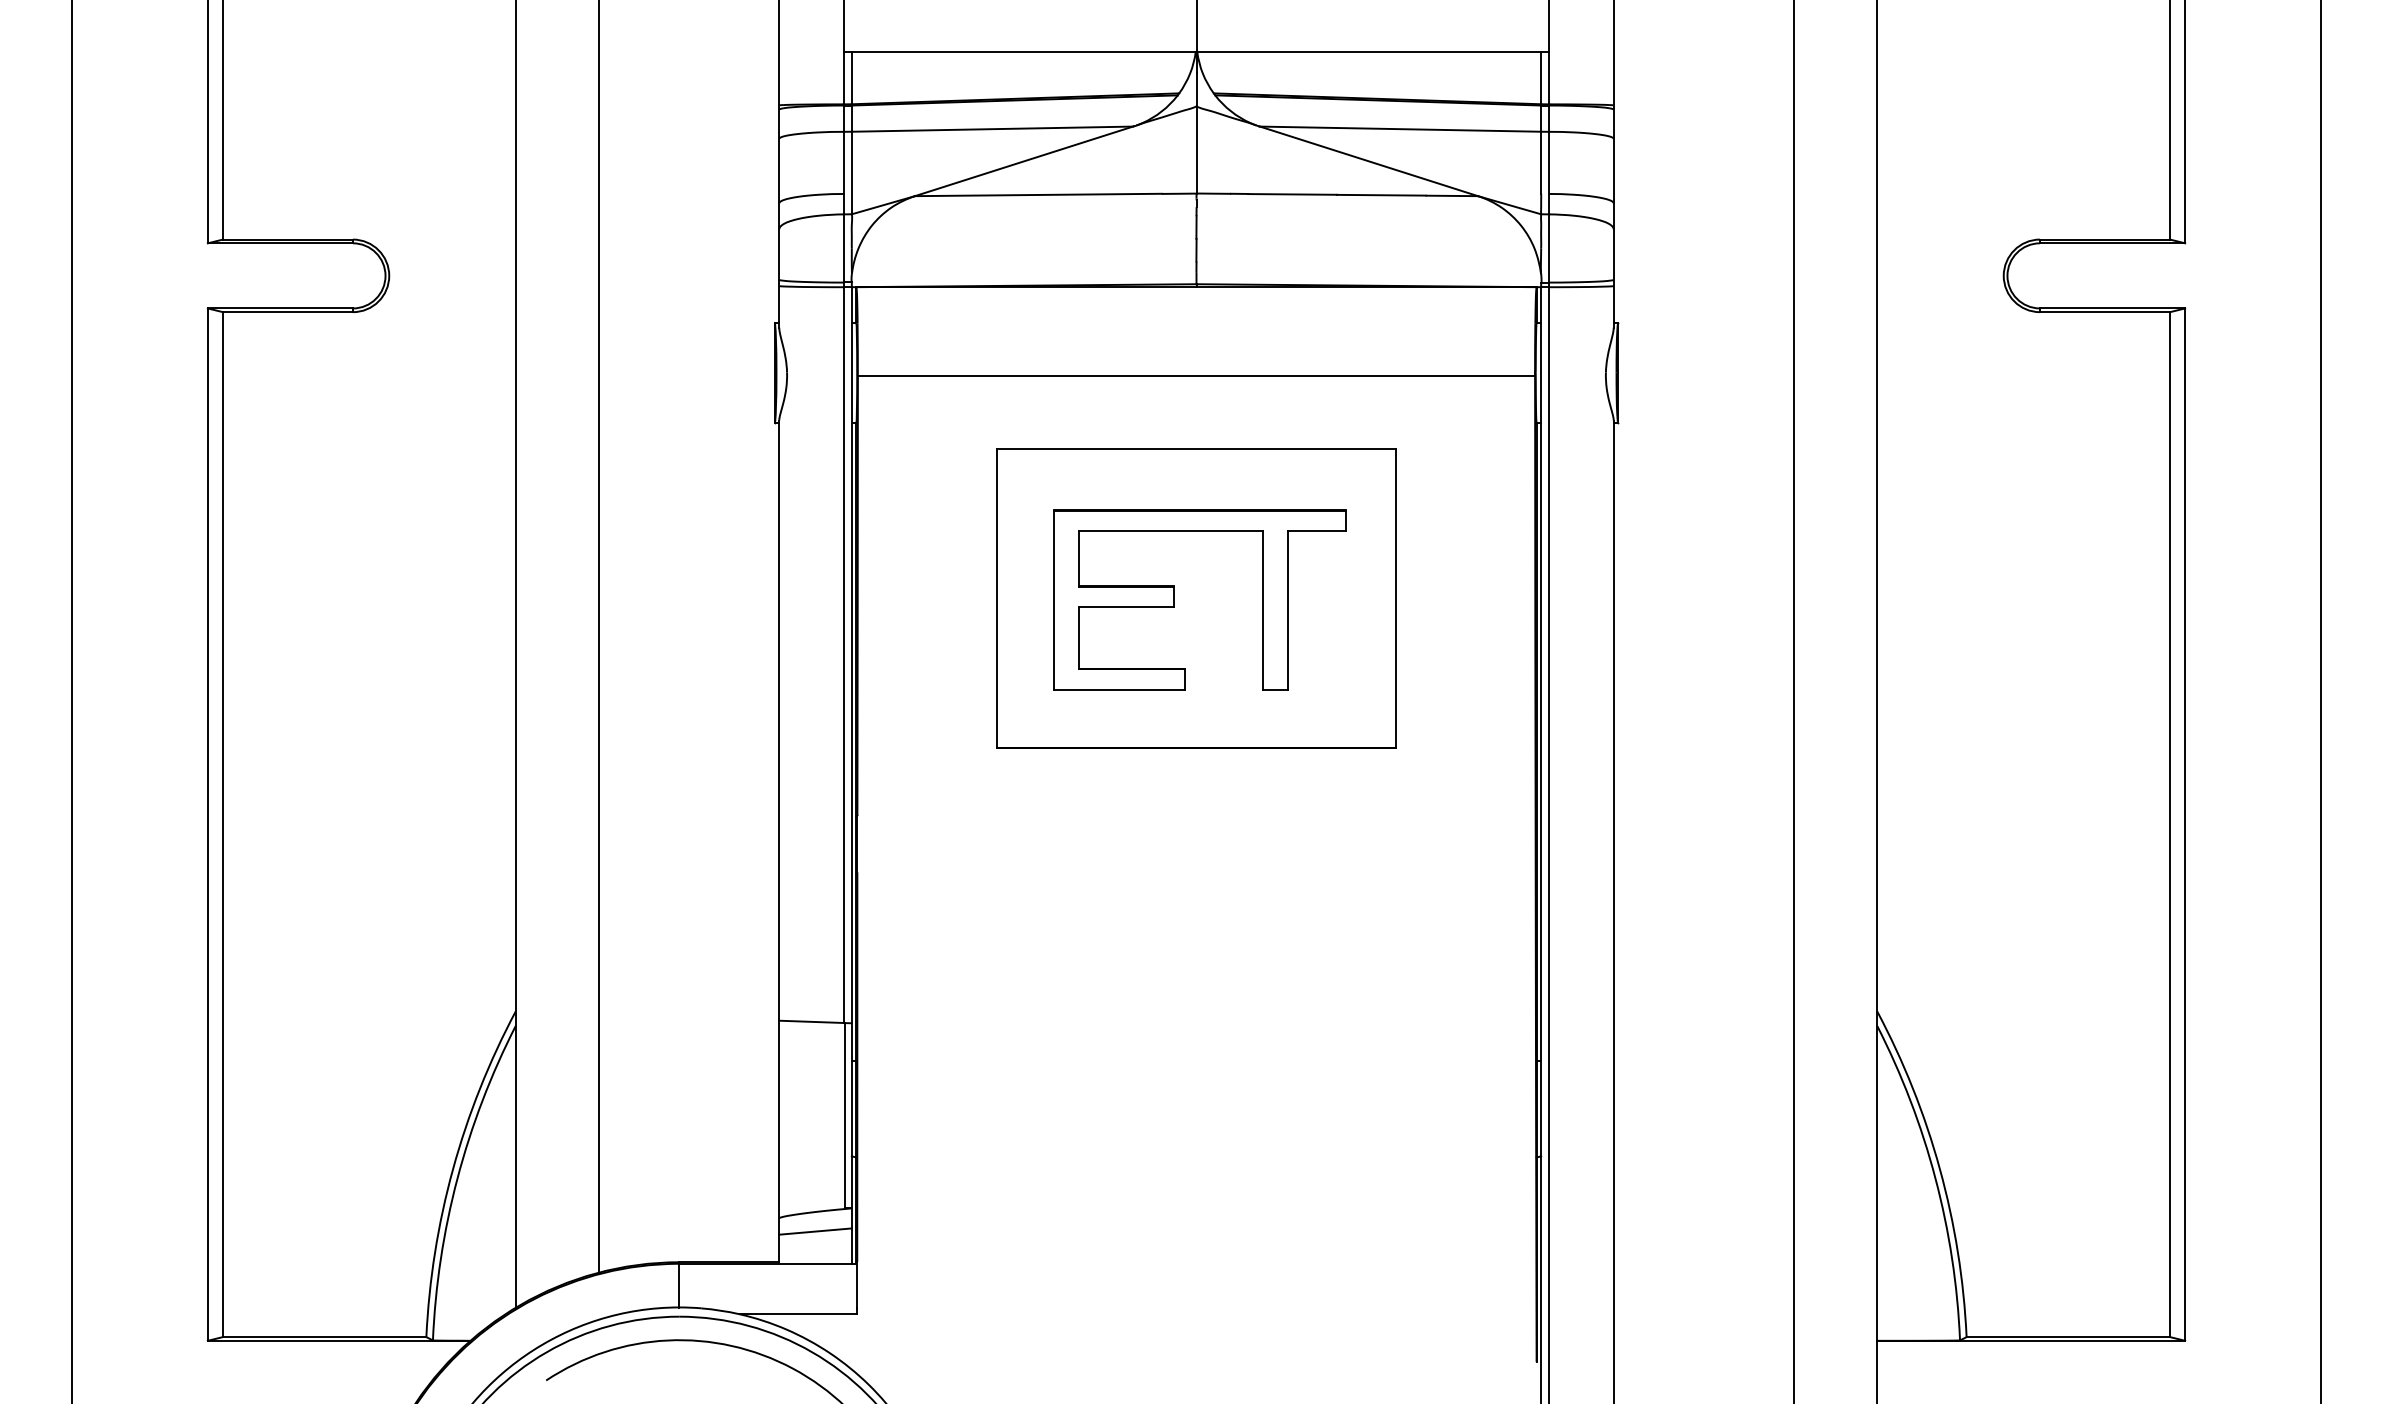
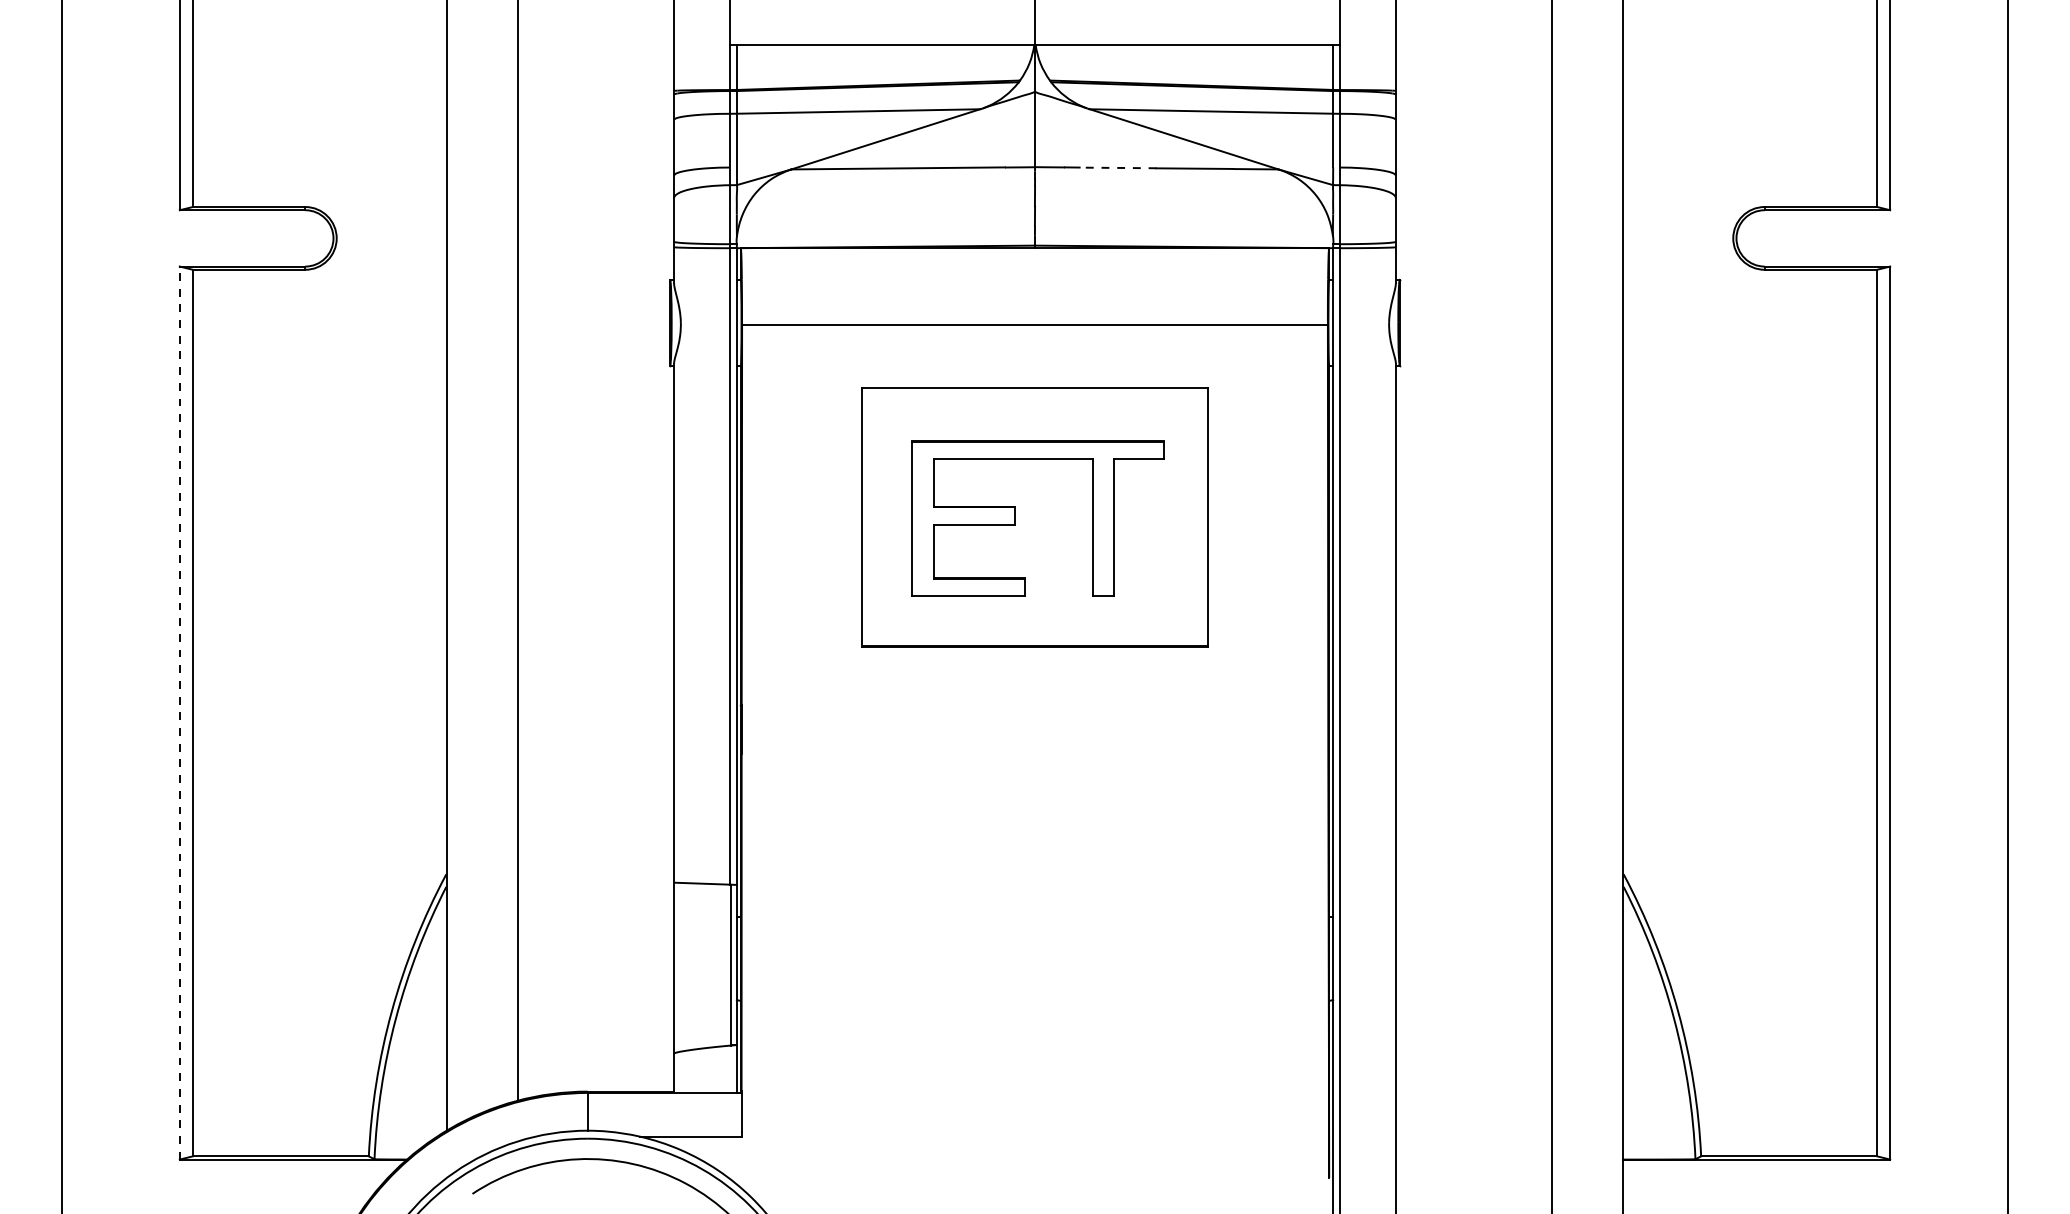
line: (1292, 194) -> (1118, 168), solid -> dashed
line: (207, 824) -> (179, 712), solid -> dashed
line: (815, 1231) -> (705, 1065), removed

